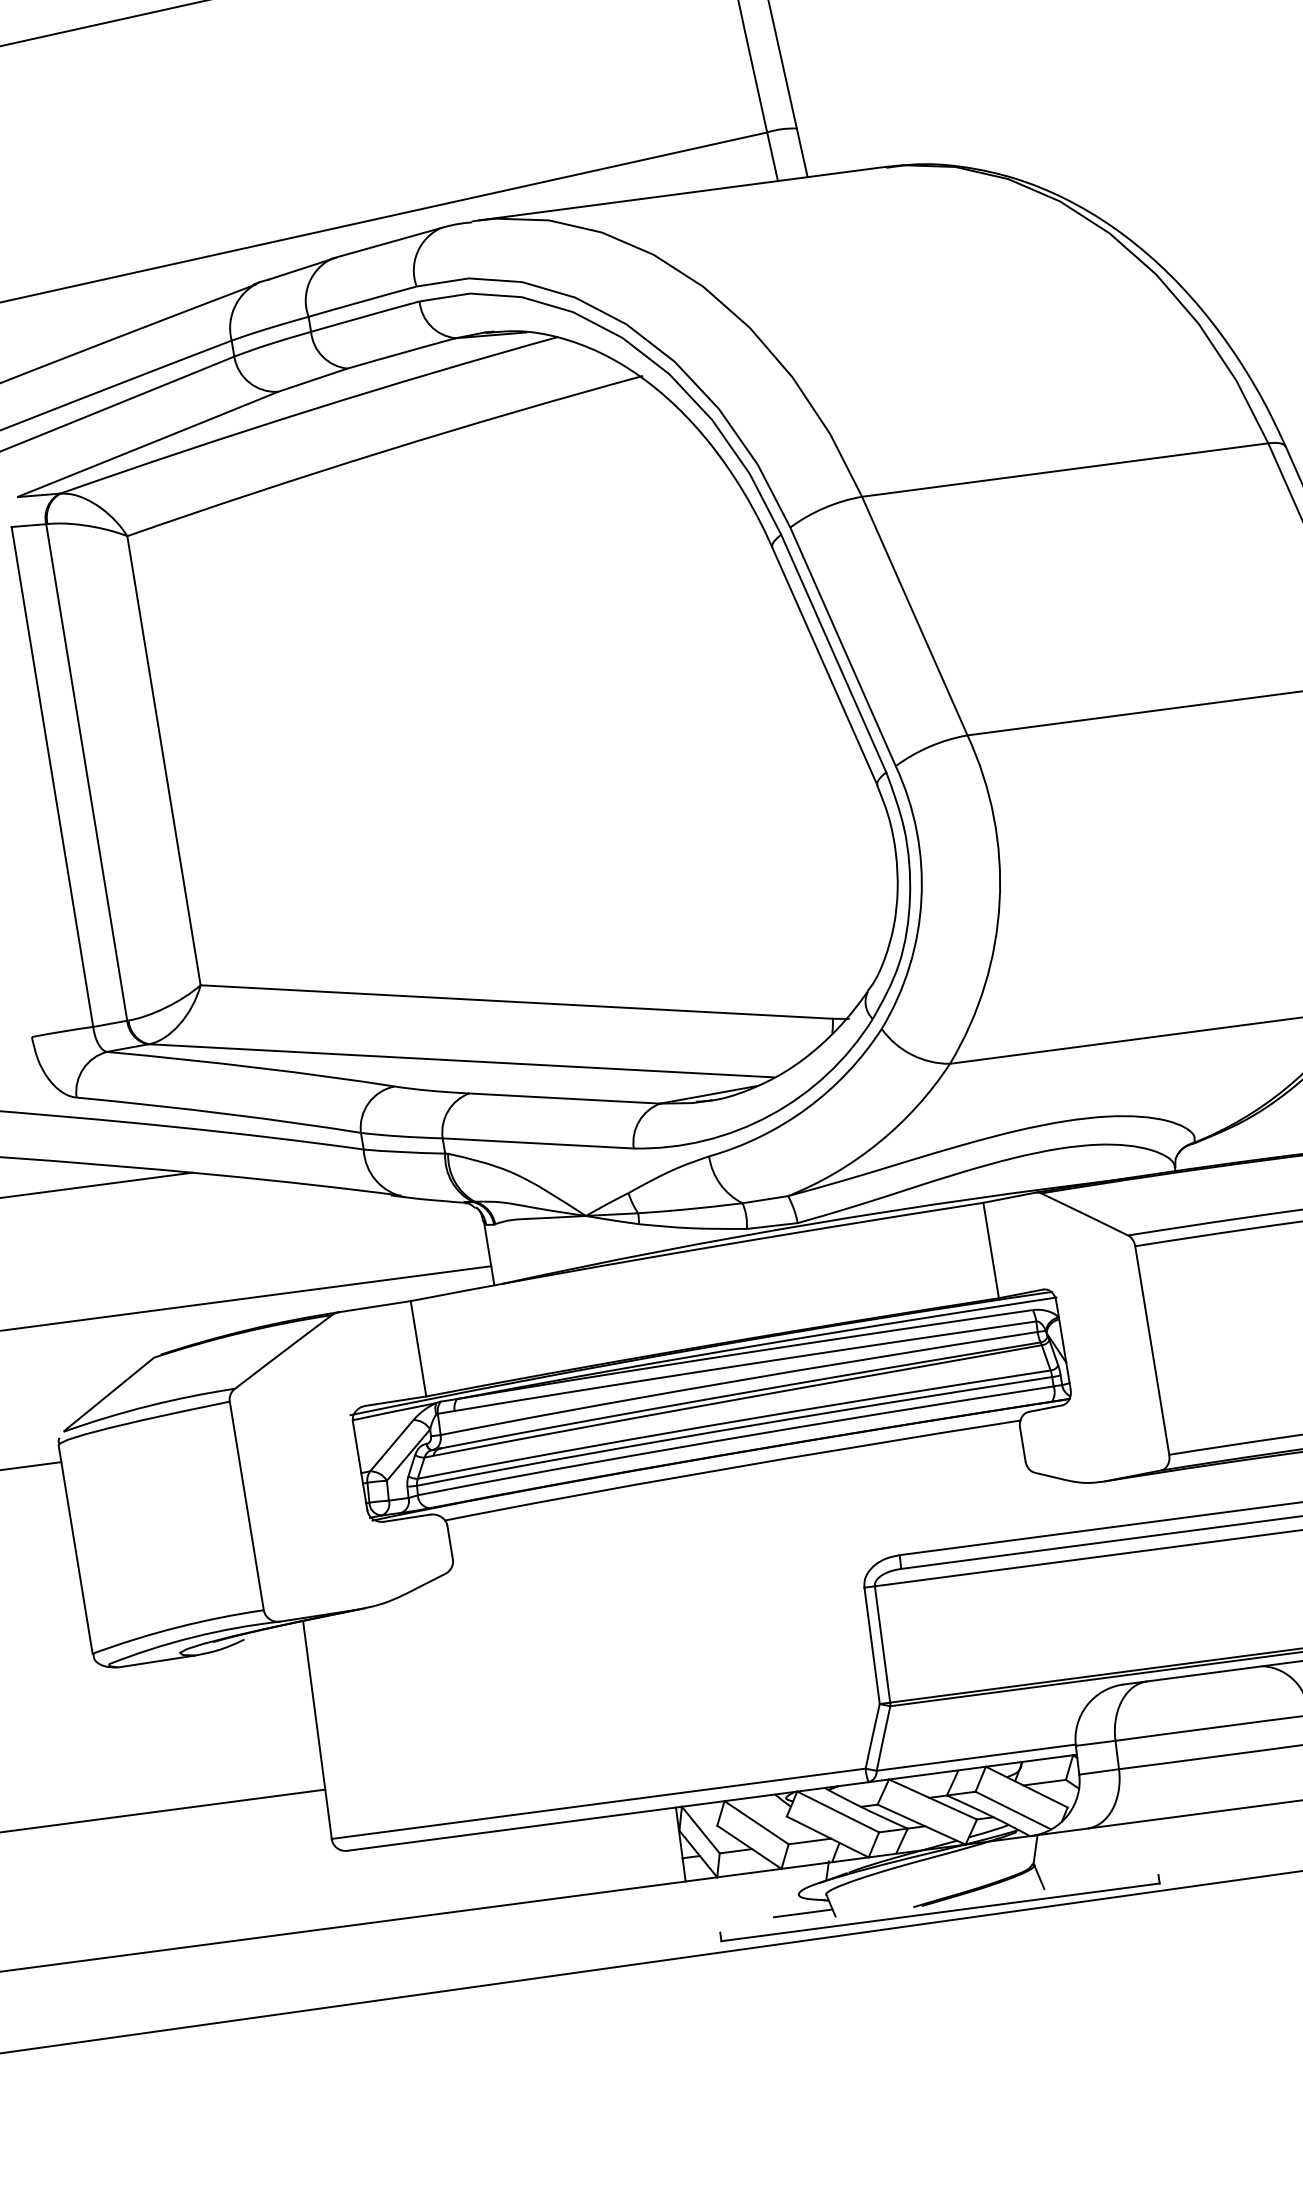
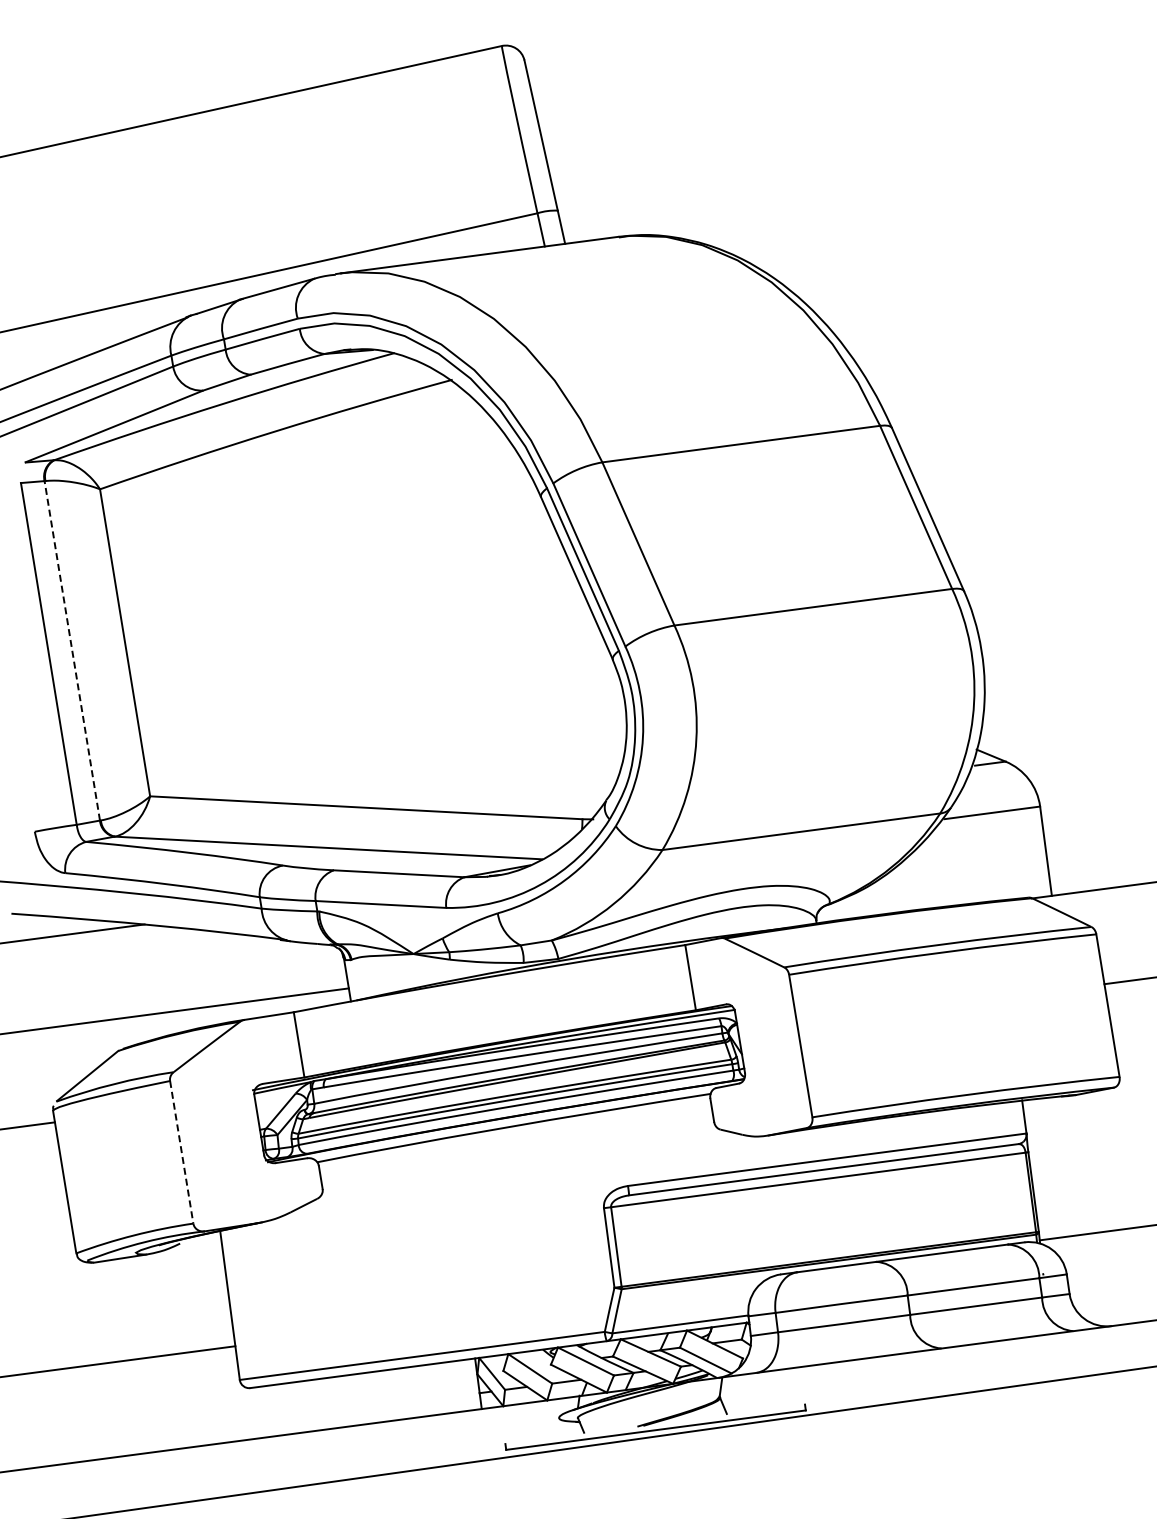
line: (87, 771) -> (72, 650), solid -> dashed
line: (246, 1506) -> (181, 1152), solid -> dashed
line: (803, 1912) -> (562, 1430), removed

